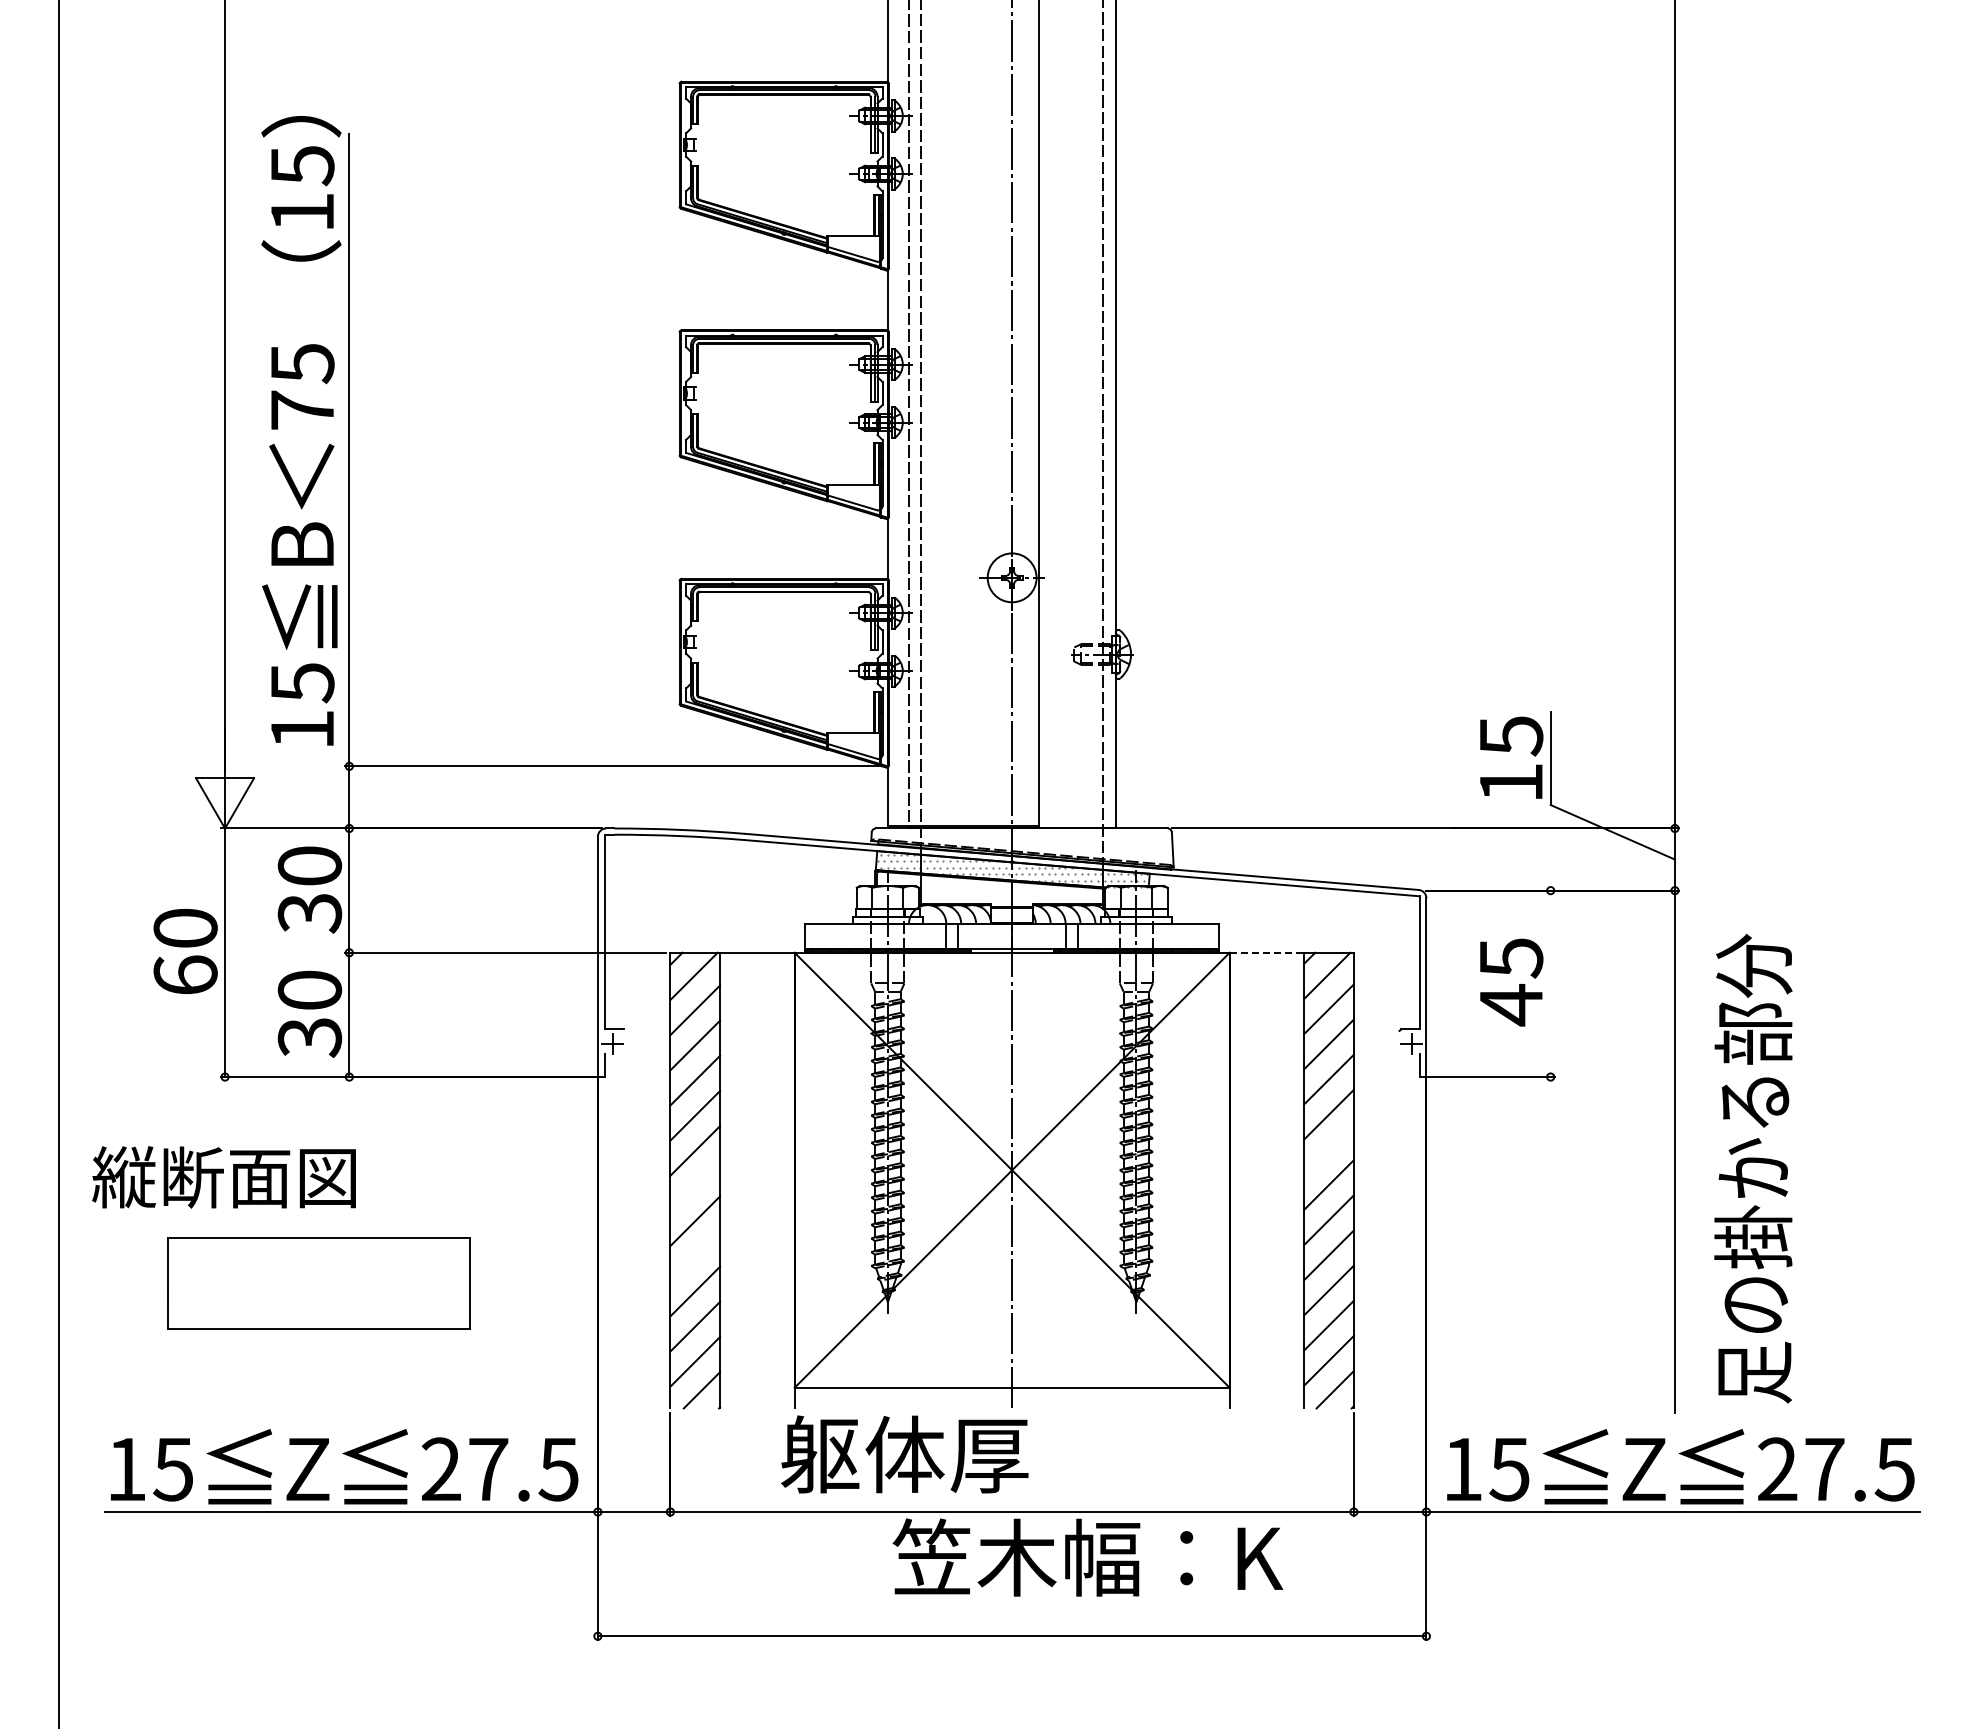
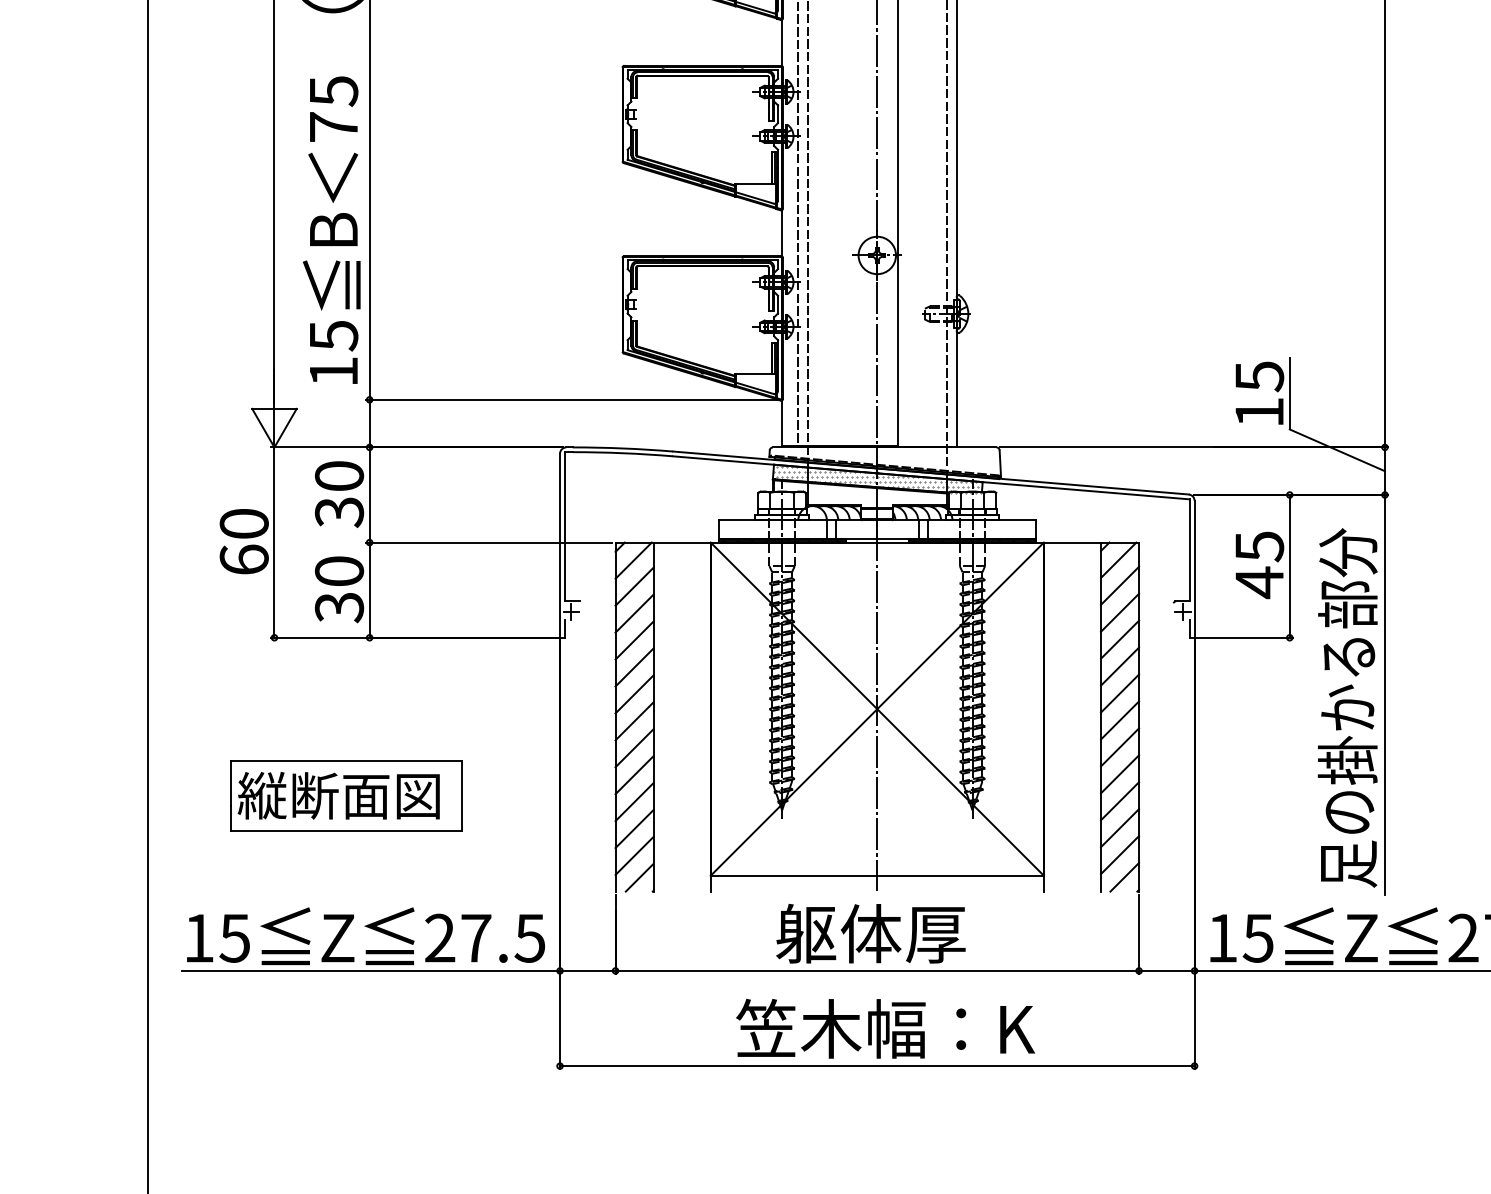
line: (1267, 952) -> (1072, 542), dashed -> solid
line: (1550, 983) -> (1289, 566), added
line: (1328, 1149) -> (1119, 693), added
text: (1753, 1168) -> (1347, 707), moved
text: (223, 1177) -> (338, 795), moved
line: (695, 1185) -> (634, 720), added
line: (695, 1256) -> (634, 775), added
text: (904, 1454) -> (870, 933), moved
text: (1087, 1557) -> (885, 1028), moved

